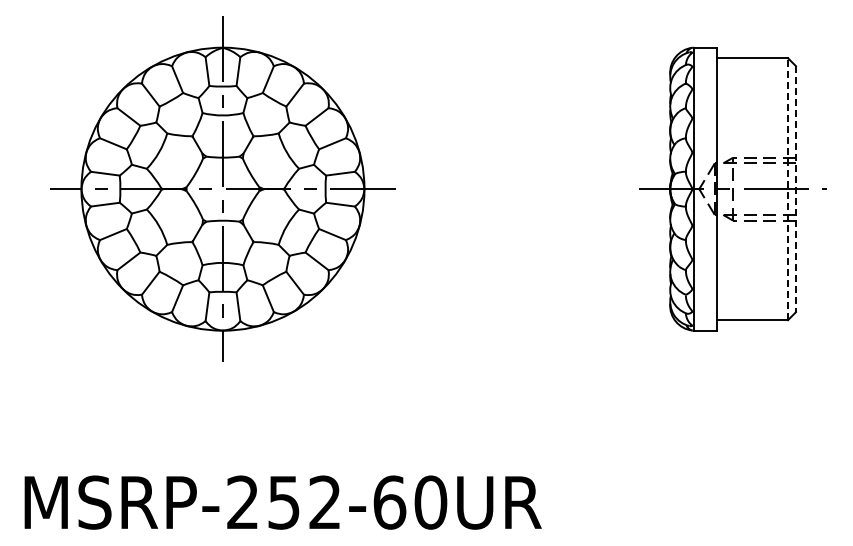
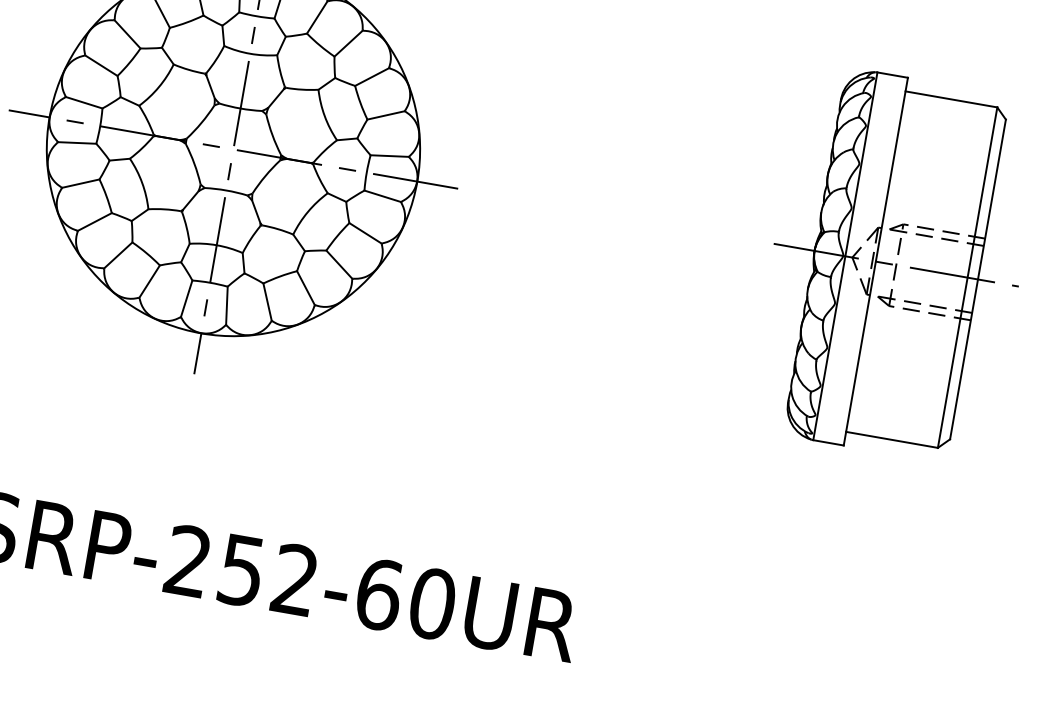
line: (787, 188) -> (967, 276), dashed -> solid
line: (795, 189) -> (977, 279), dashed -> solid

